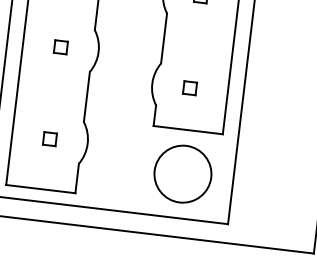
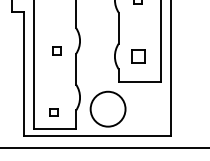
part: (60, 46) -> (56, 50), moved
part: (188, 88) -> (137, 56), size x1.6
part: (49, 138) -> (53, 112), moved
circle: (182, 172) -> (107, 108), moved

